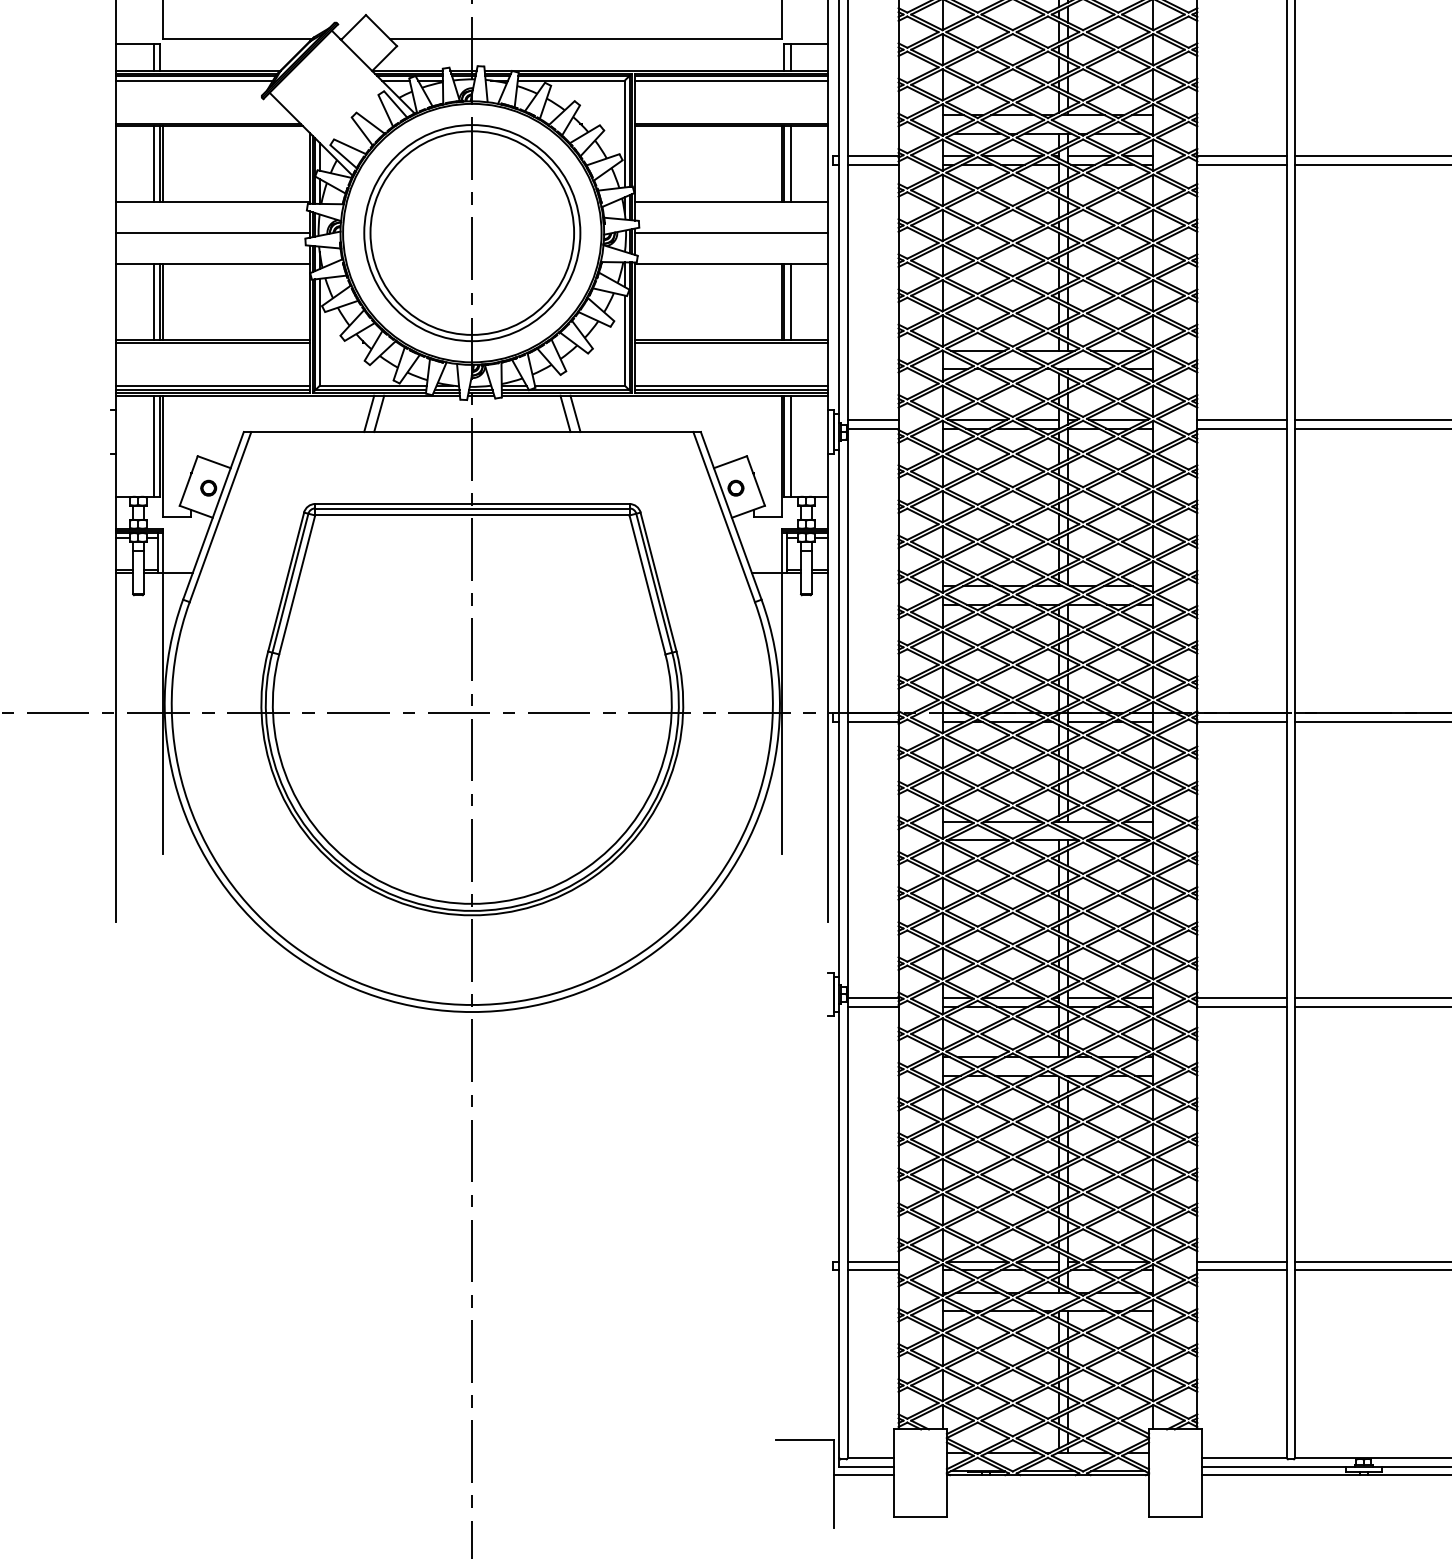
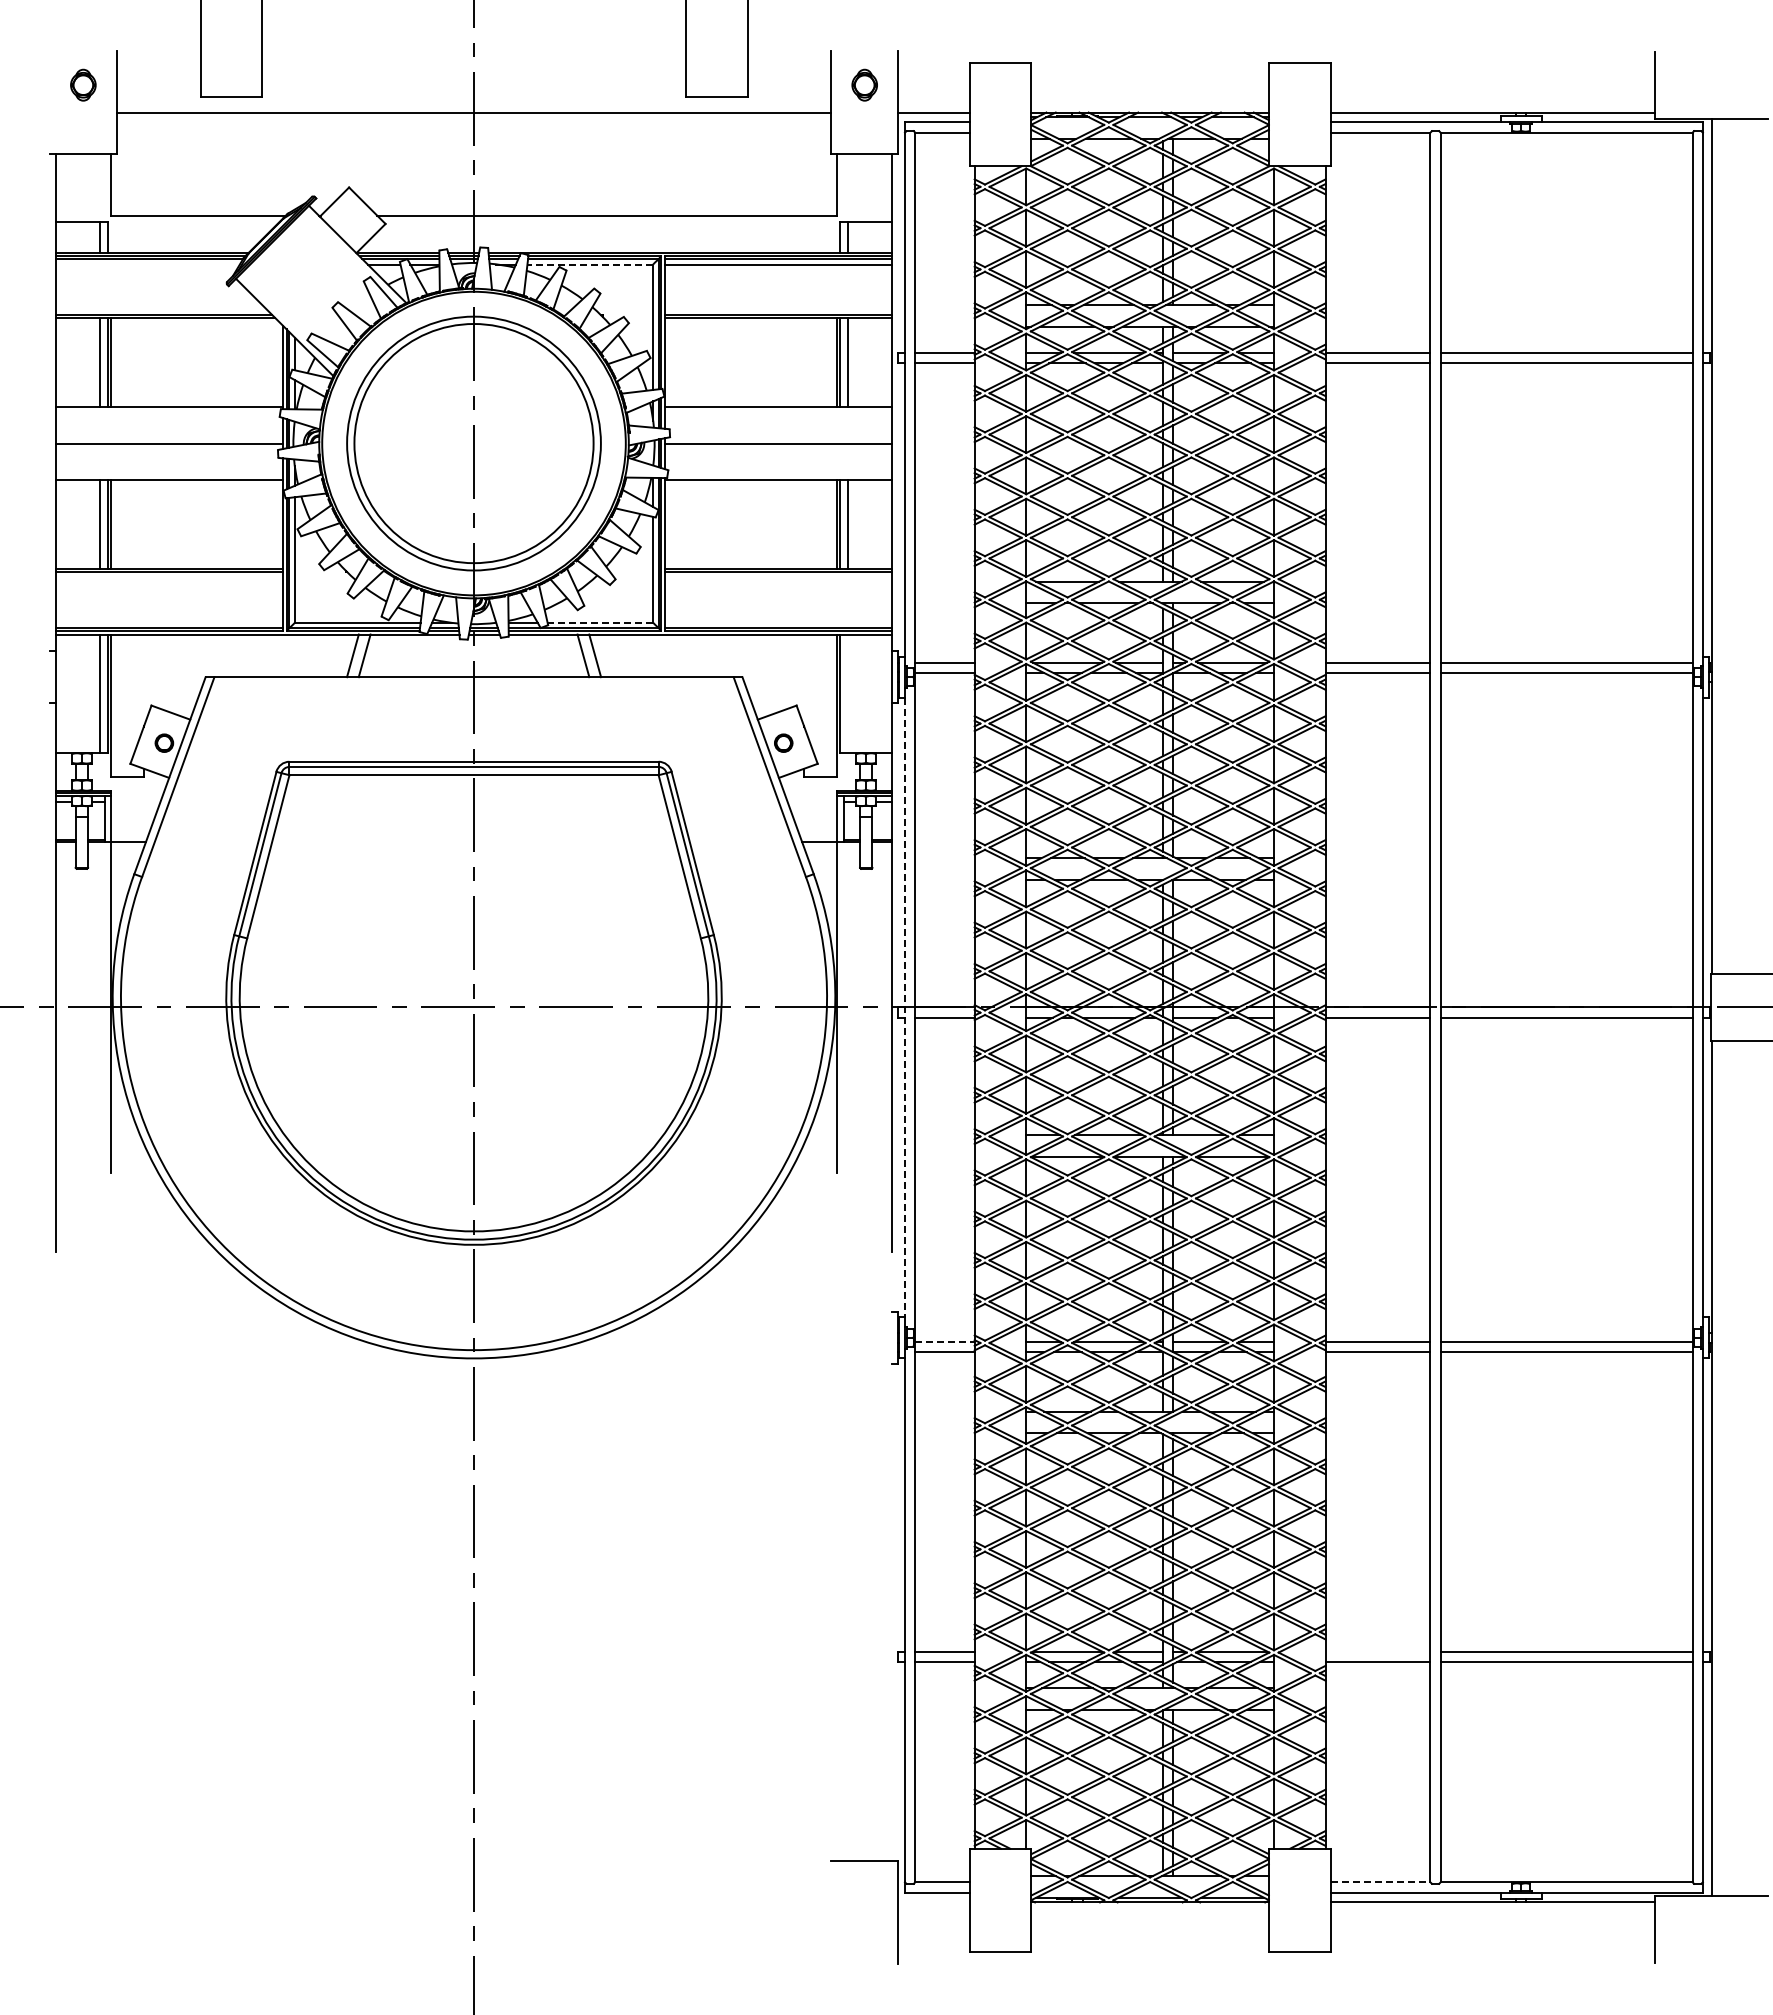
line: (194, 80) -> (147, 264), removed
line: (571, 80) -> (590, 264), solid -> dashed
line: (213, 385) -> (169, 622), removed
line: (580, 385) -> (600, 622), solid -> dashed
line: (731, 385) -> (778, 622), removed
line: (791, 445) -> (848, 693), removed
line: (838, 713) -> (904, 1007), solid -> dashed
line: (873, 997) -> (945, 1341), solid -> dashed
line: (1241, 1261) -> (1377, 1651), removed
line: (1244, 1458) -> (1380, 1882), solid -> dashed
line: (863, 1475) -> (933, 1902), removed

